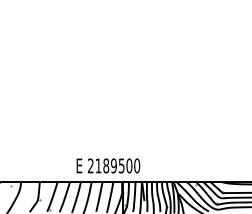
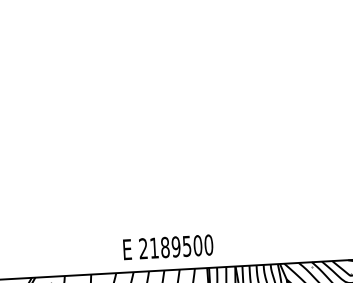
text: (108, 165) -> (168, 246), moved

